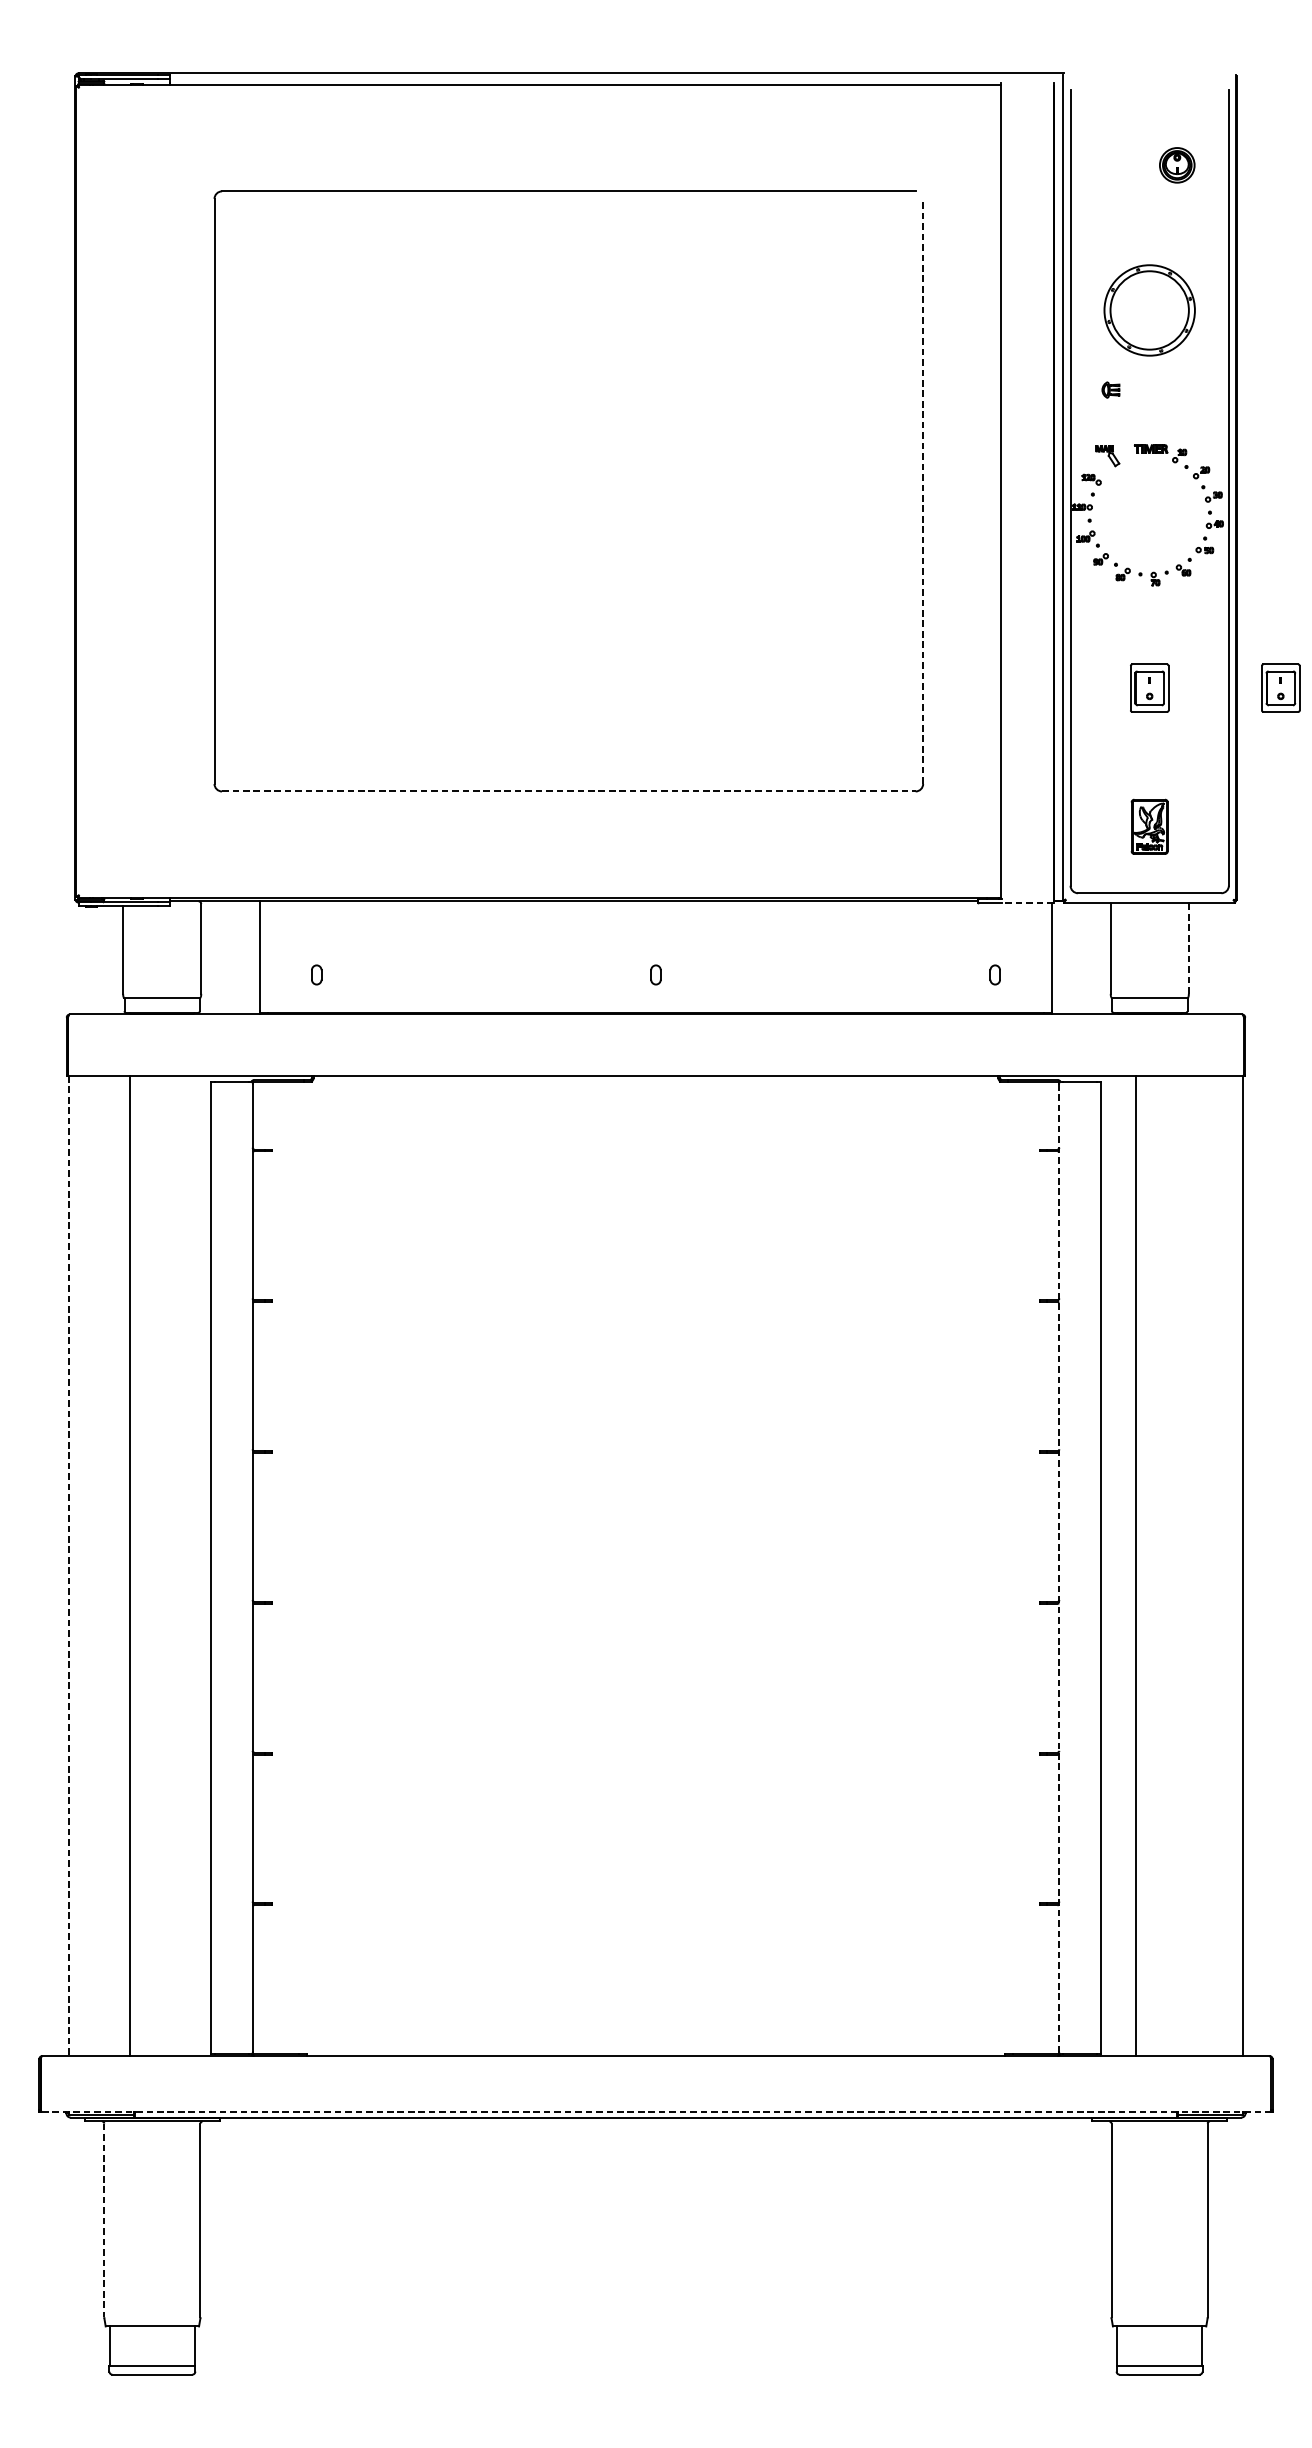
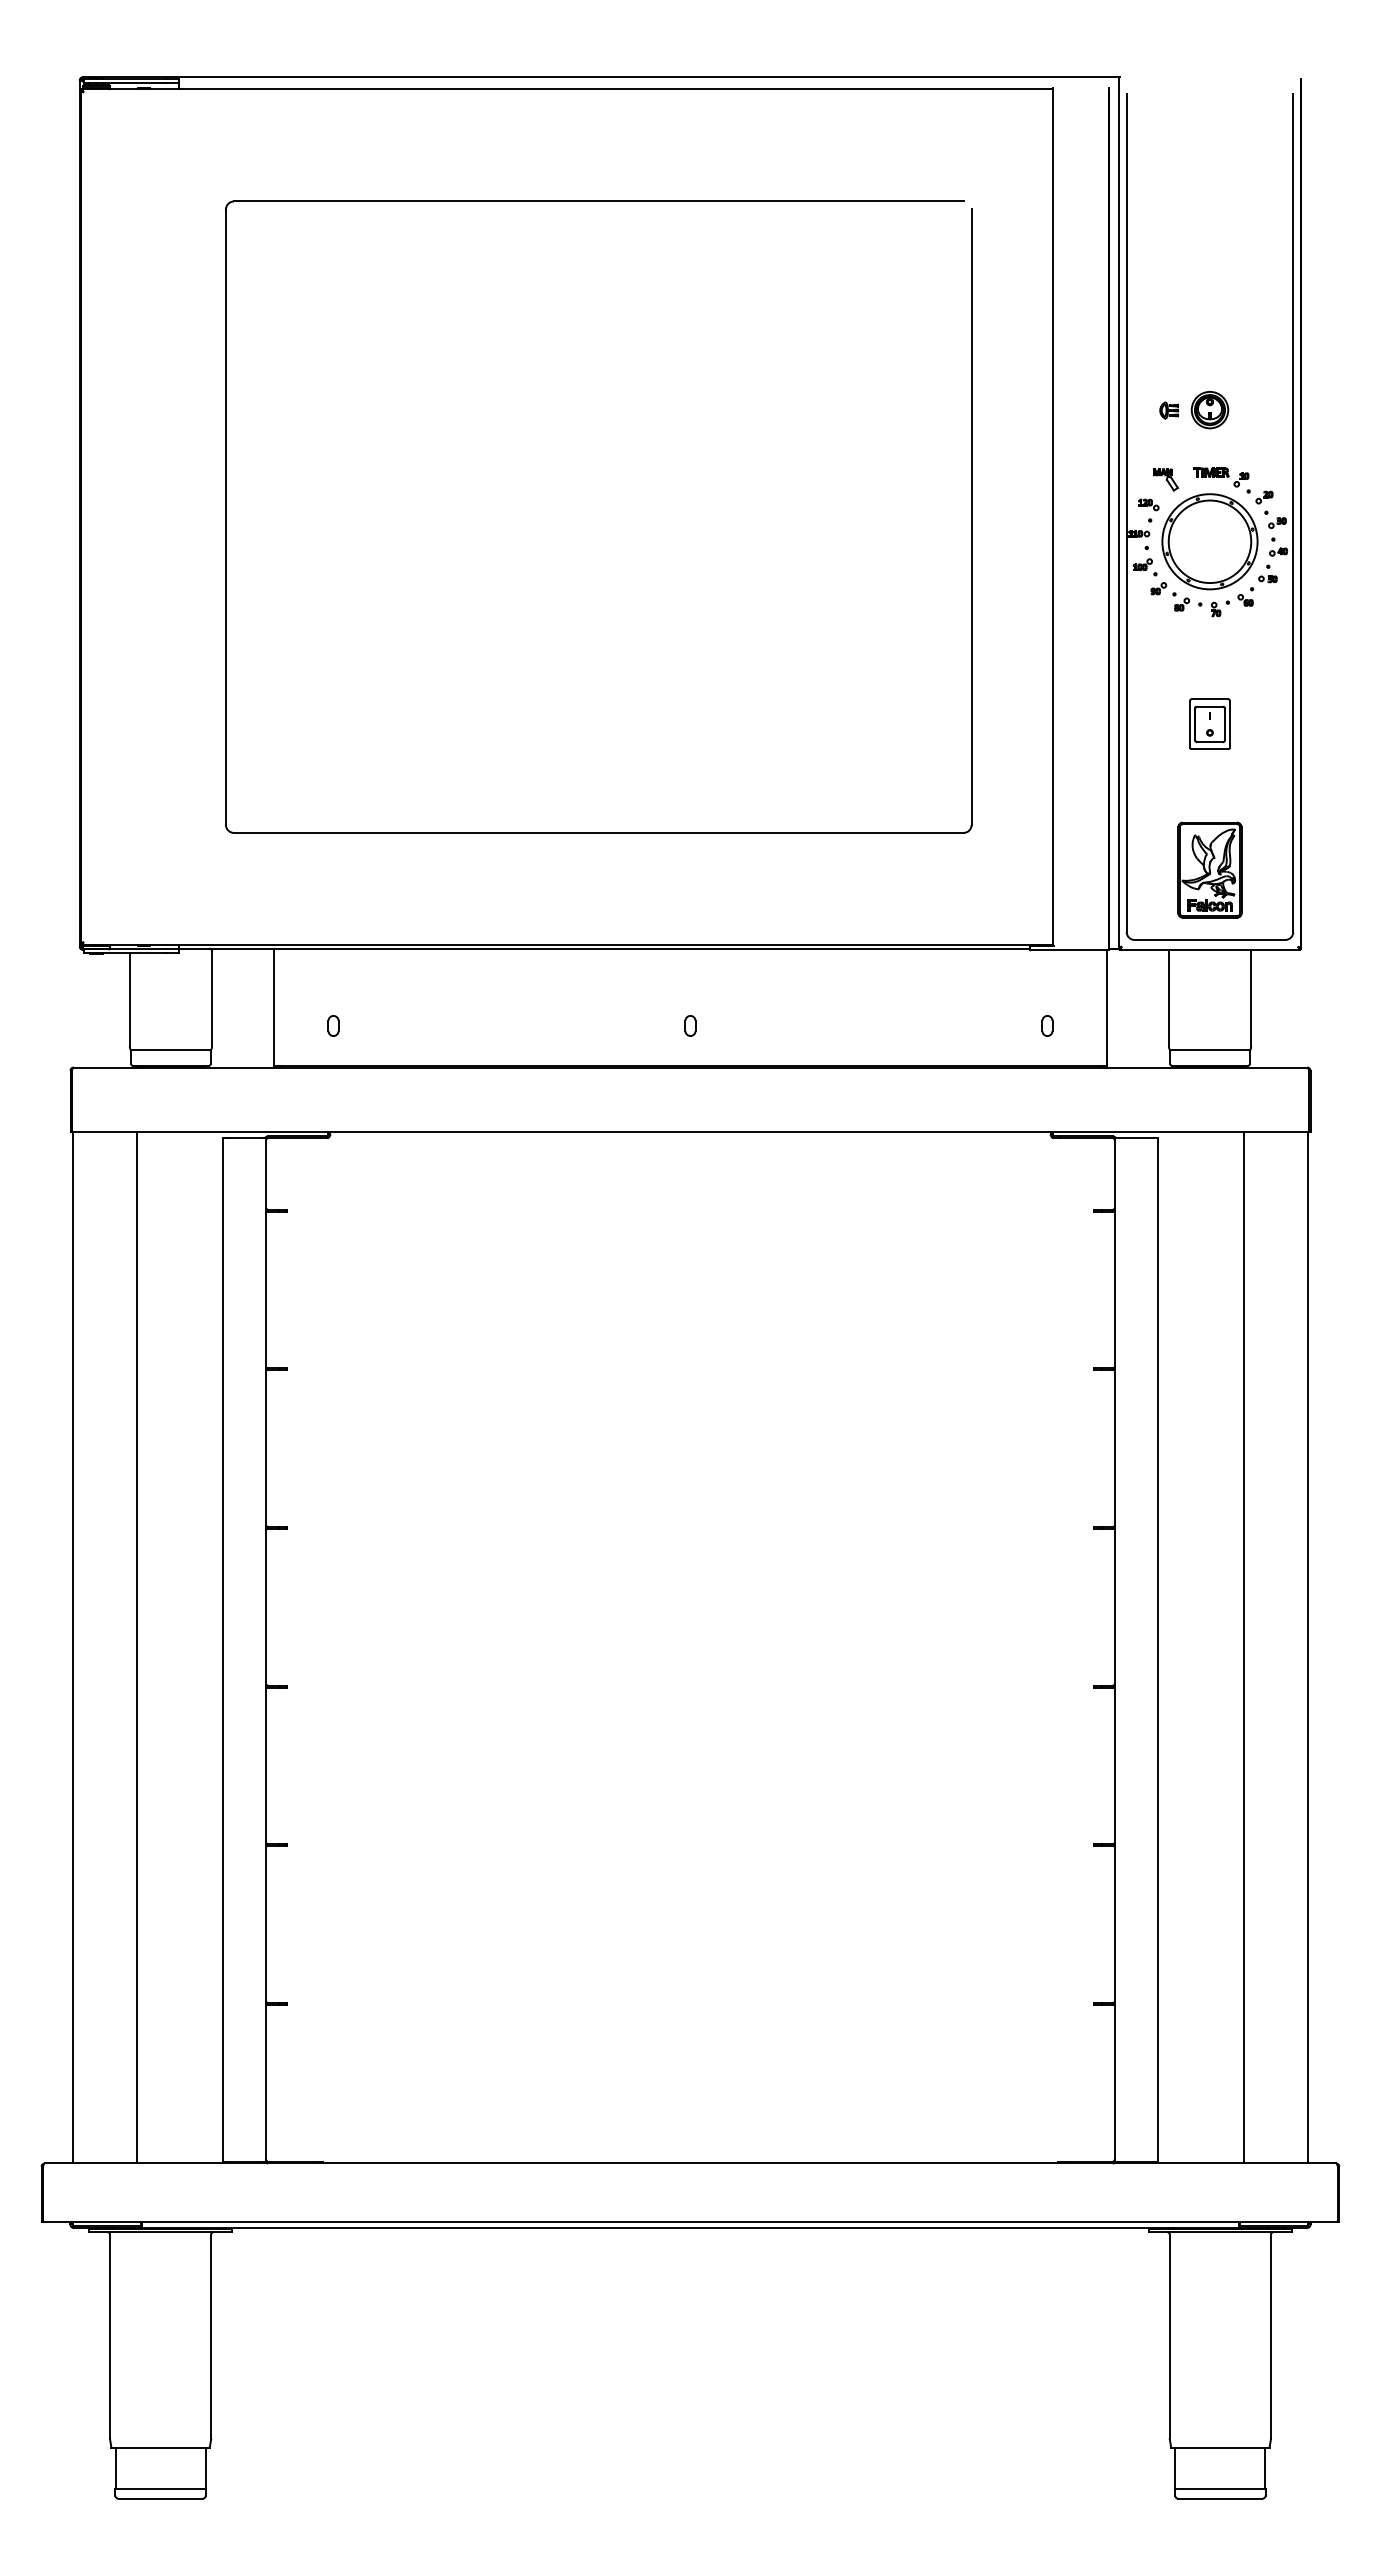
part: (1176, 165) -> (1209, 410), moved
part: (1149, 310) -> (1209, 541), moved
line: (923, 491) -> (971, 517), dashed -> solid
part: (1280, 687) -> (1347, 723), removed
line: (568, 791) -> (598, 832), dashed -> solid
part: (1149, 826) -> (1209, 869), size x1.67
line: (1027, 903) -> (1081, 950), dashed -> solid
line: (1189, 948) -> (1251, 998), dashed -> solid
line: (69, 1565) -> (73, 1647), dashed -> solid
line: (1135, 1565) -> (1244, 1647), moved
line: (1058, 1567) -> (1114, 1649), dashed -> solid
line: (656, 2111) -> (690, 2221), dashed -> solid
line: (104, 2220) -> (110, 2336), dashed -> solid

